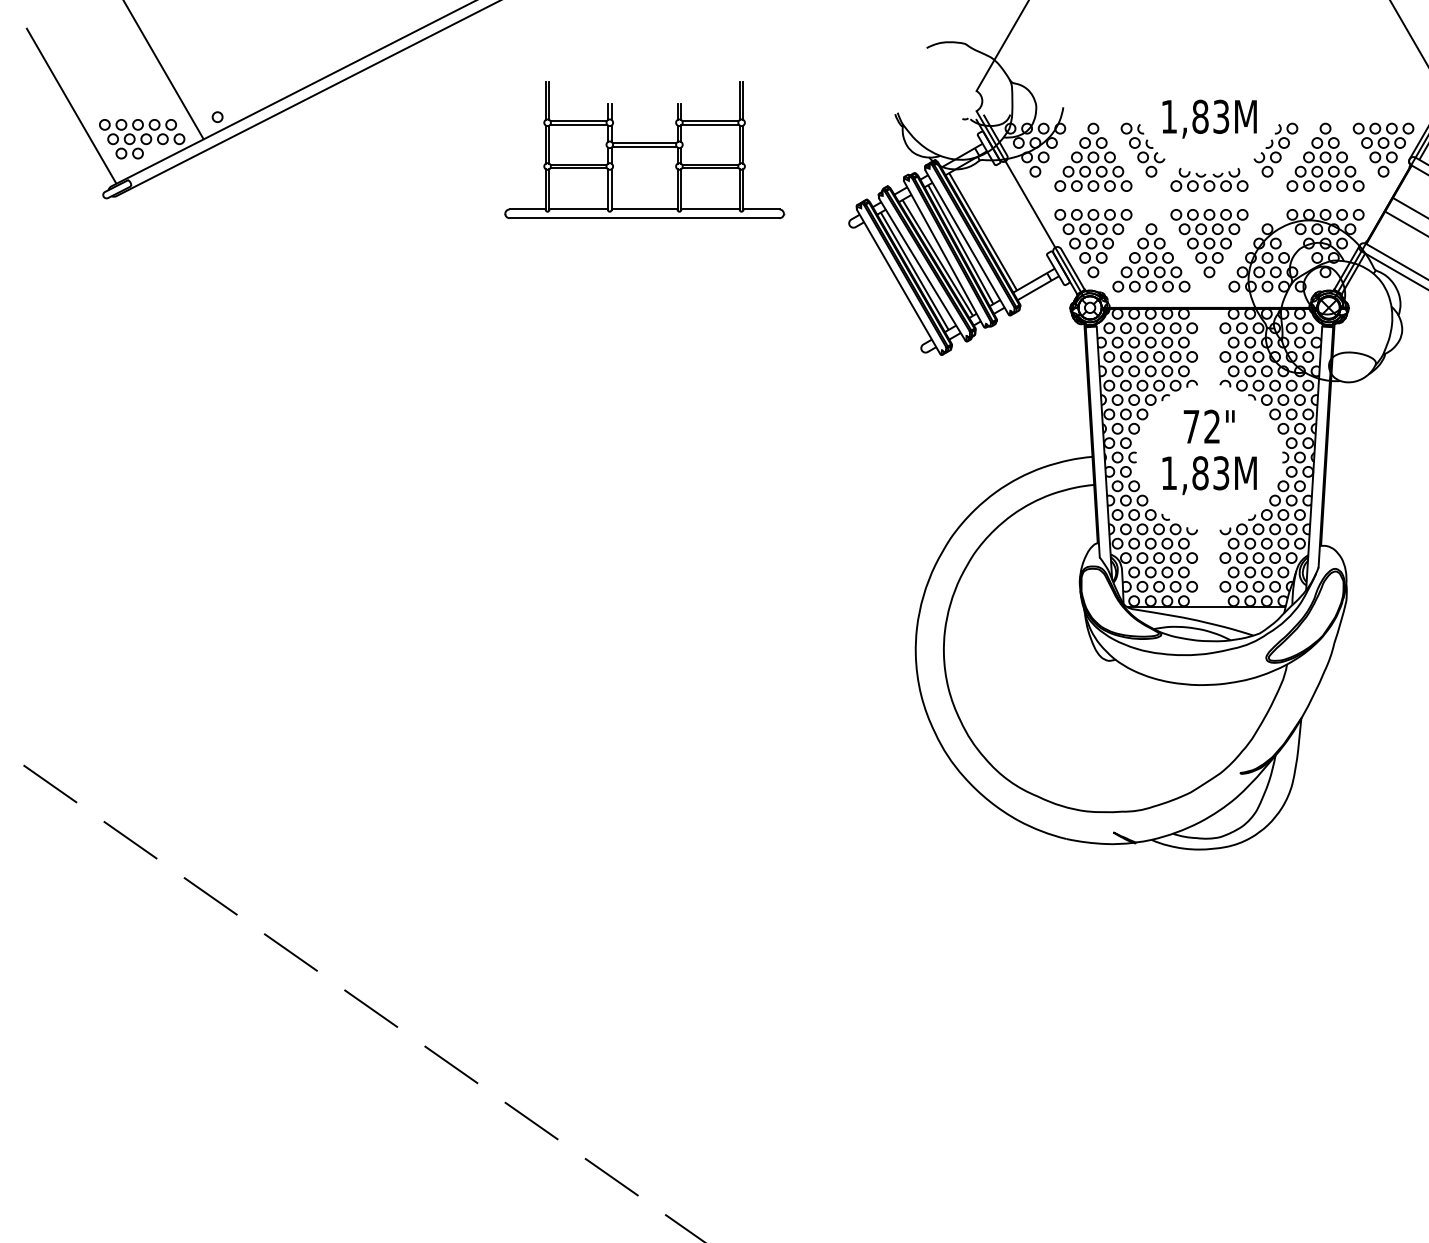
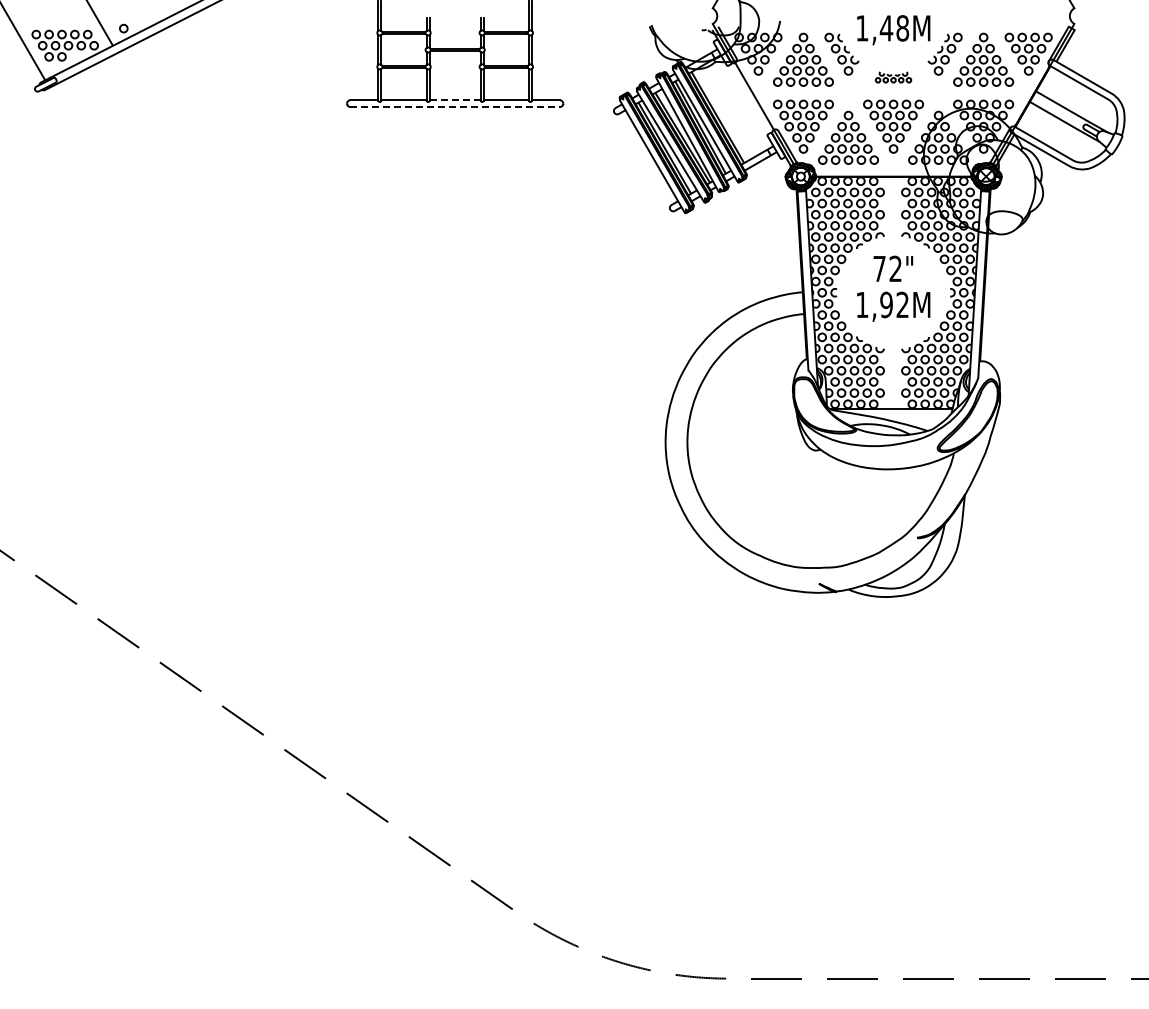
text: (1210, 117) -> (894, 28), 1,83M -> 1,48M
part: (1209, 180) -> (893, 77), size x0.6
line: (645, 209) -> (455, 100), solid -> dashed
line: (645, 218) -> (455, 107), solid -> dashed
text: (1210, 473) -> (894, 305), 1,83M -> 1,92M

